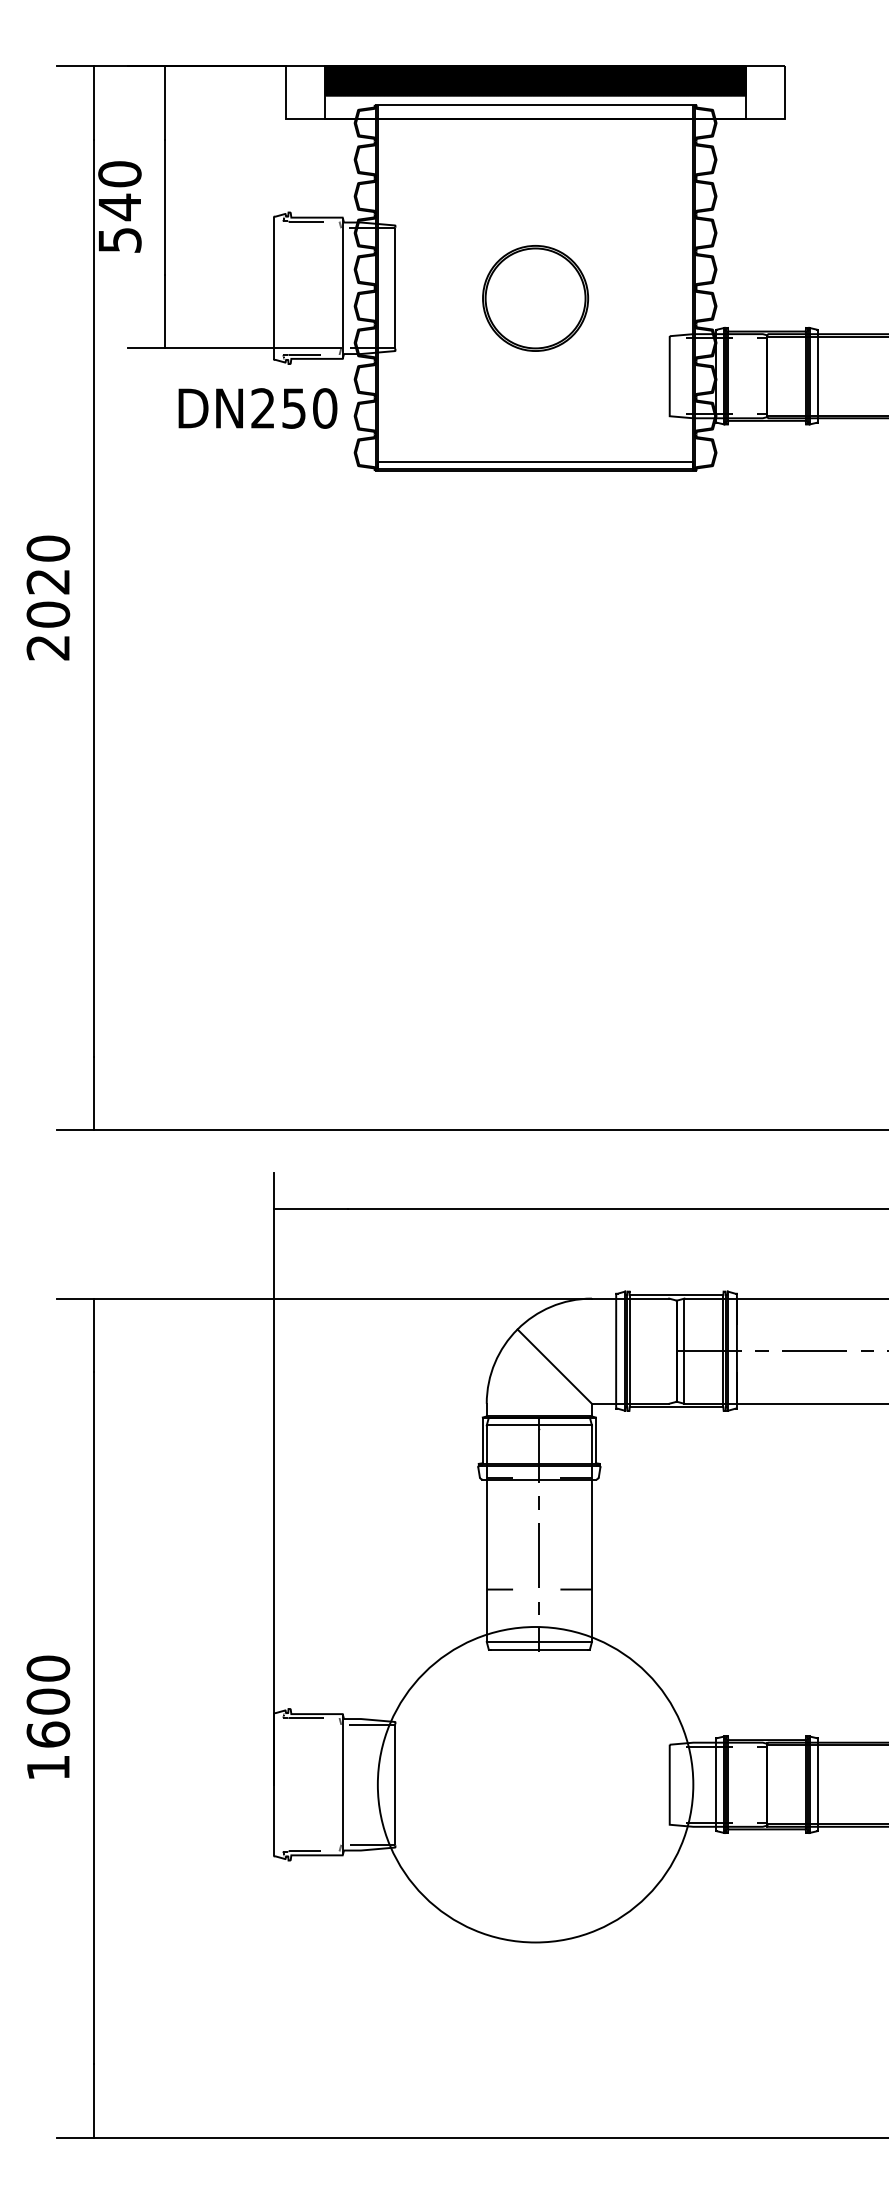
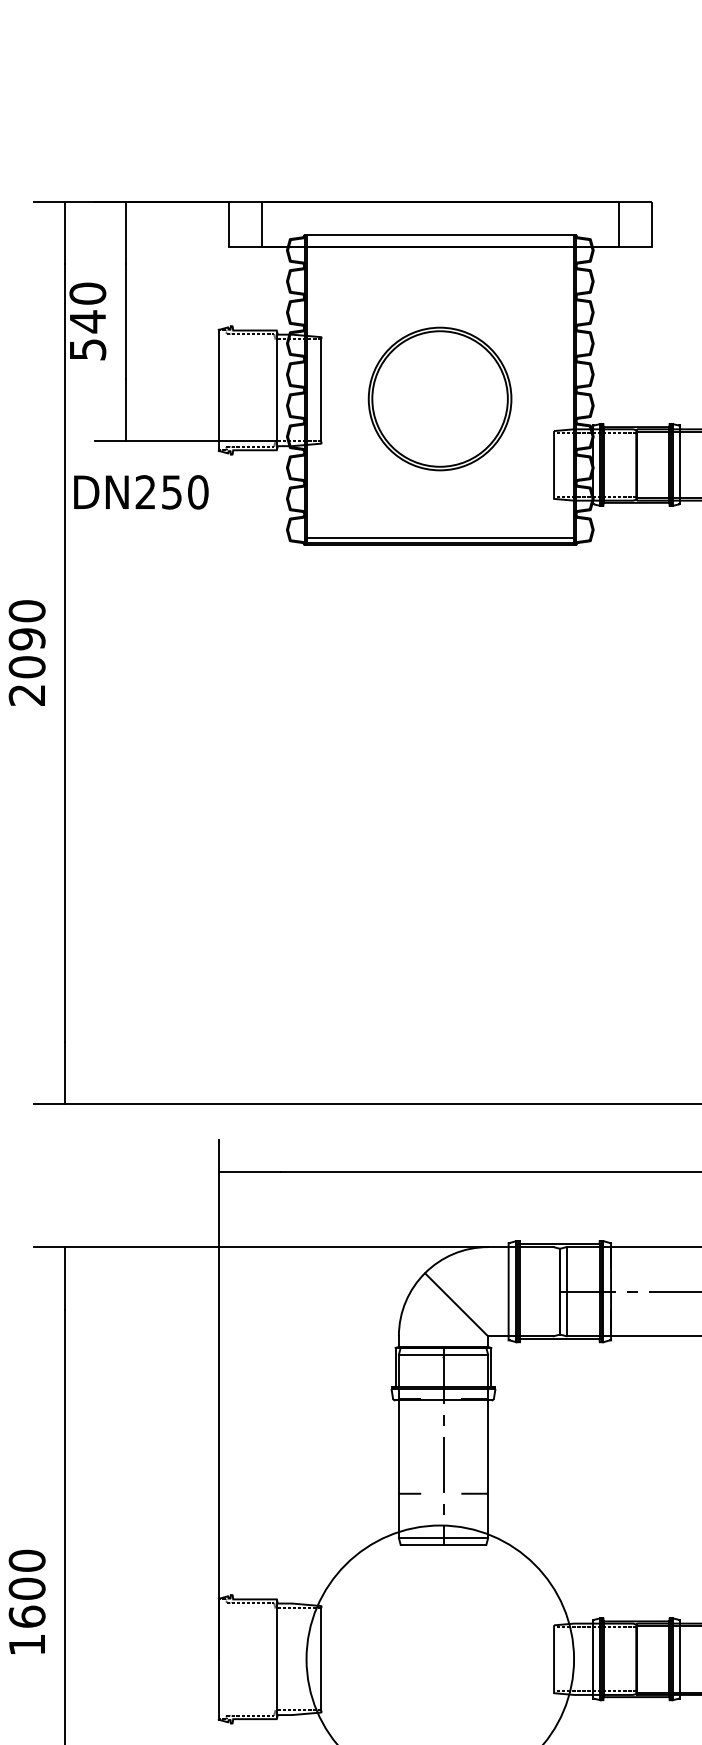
hatch: (535, 80) -> (440, 214), removed
part: (535, 298) -> (440, 399), size x1.6
text: (257, 408) -> (140, 492), moved
text: (48, 581) -> (27, 639), 2020 -> 2090

